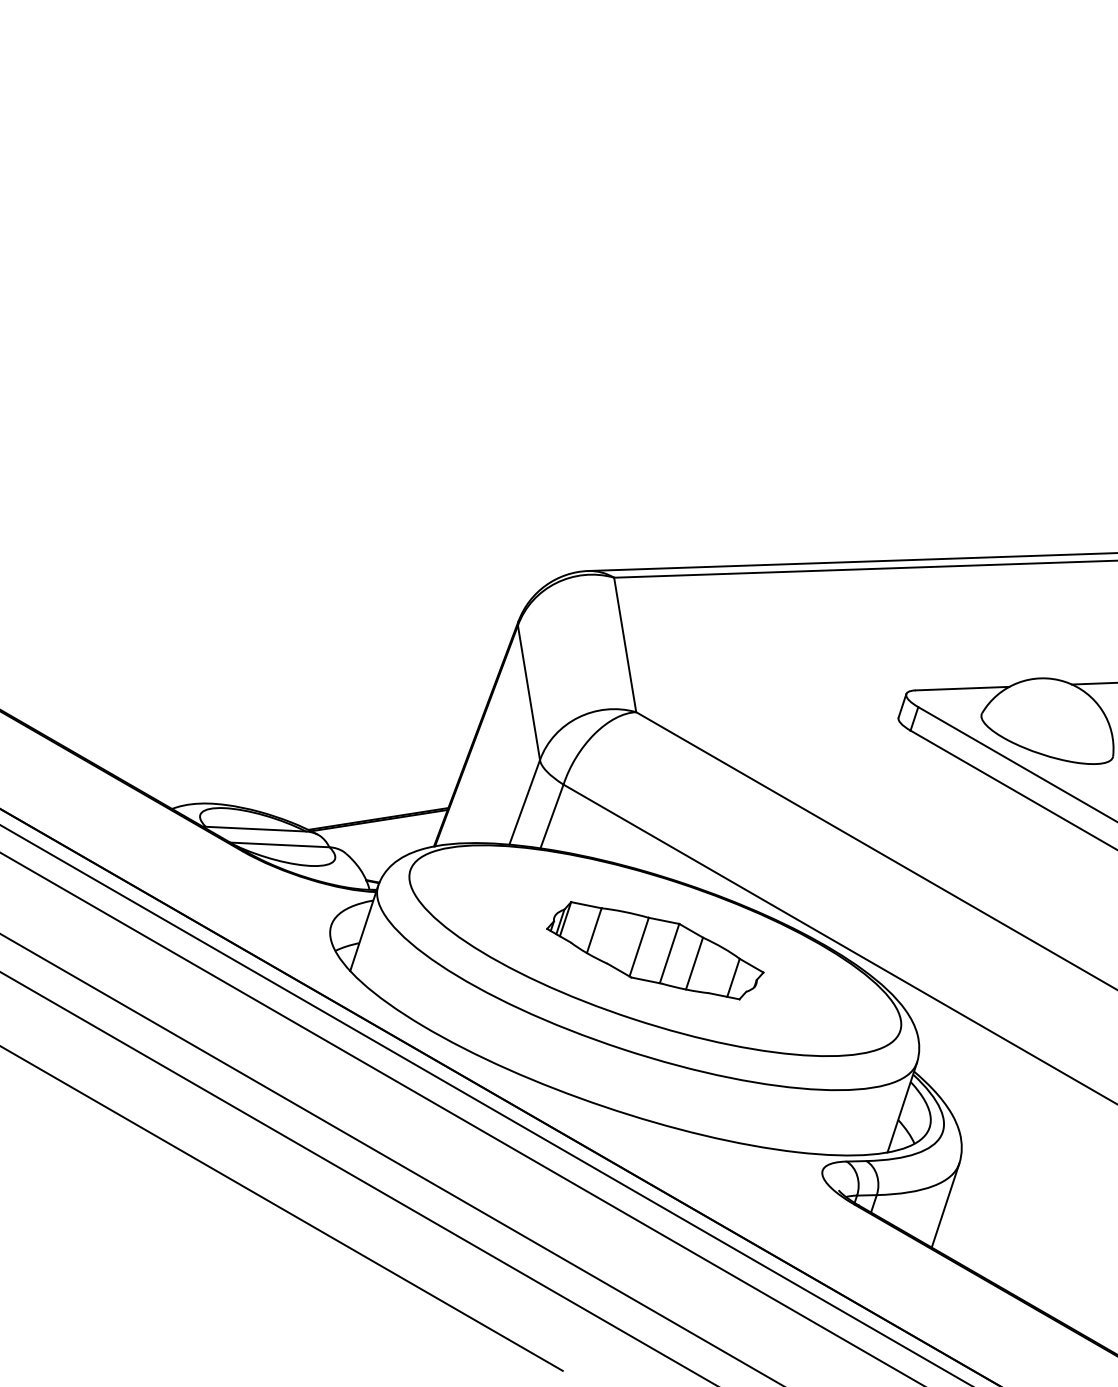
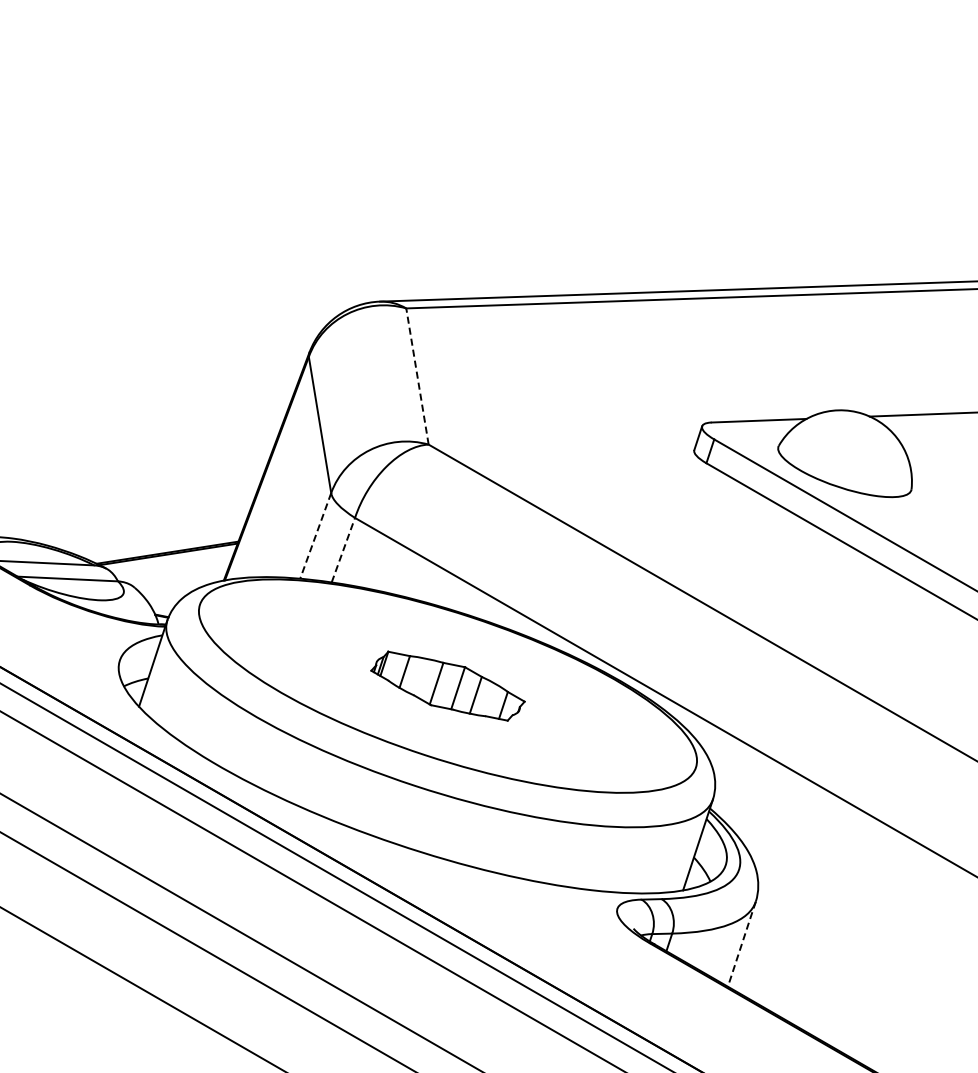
line: (625, 644) -> (417, 376), solid -> dashed
line: (524, 802) -> (315, 536), solid -> dashed
line: (552, 816) -> (343, 550), solid -> dashed
part: (655, 950) -> (448, 685), size x0.7
line: (945, 1206) -> (741, 945), solid -> dashed

